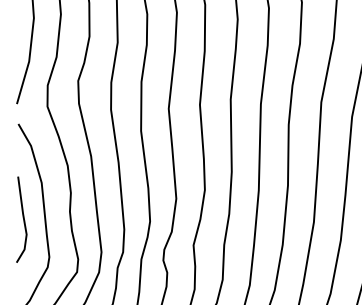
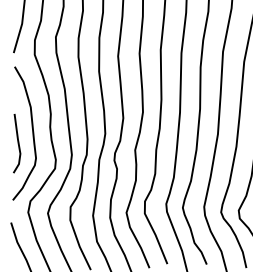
line: (22, 219) -> (17, 143), moved

